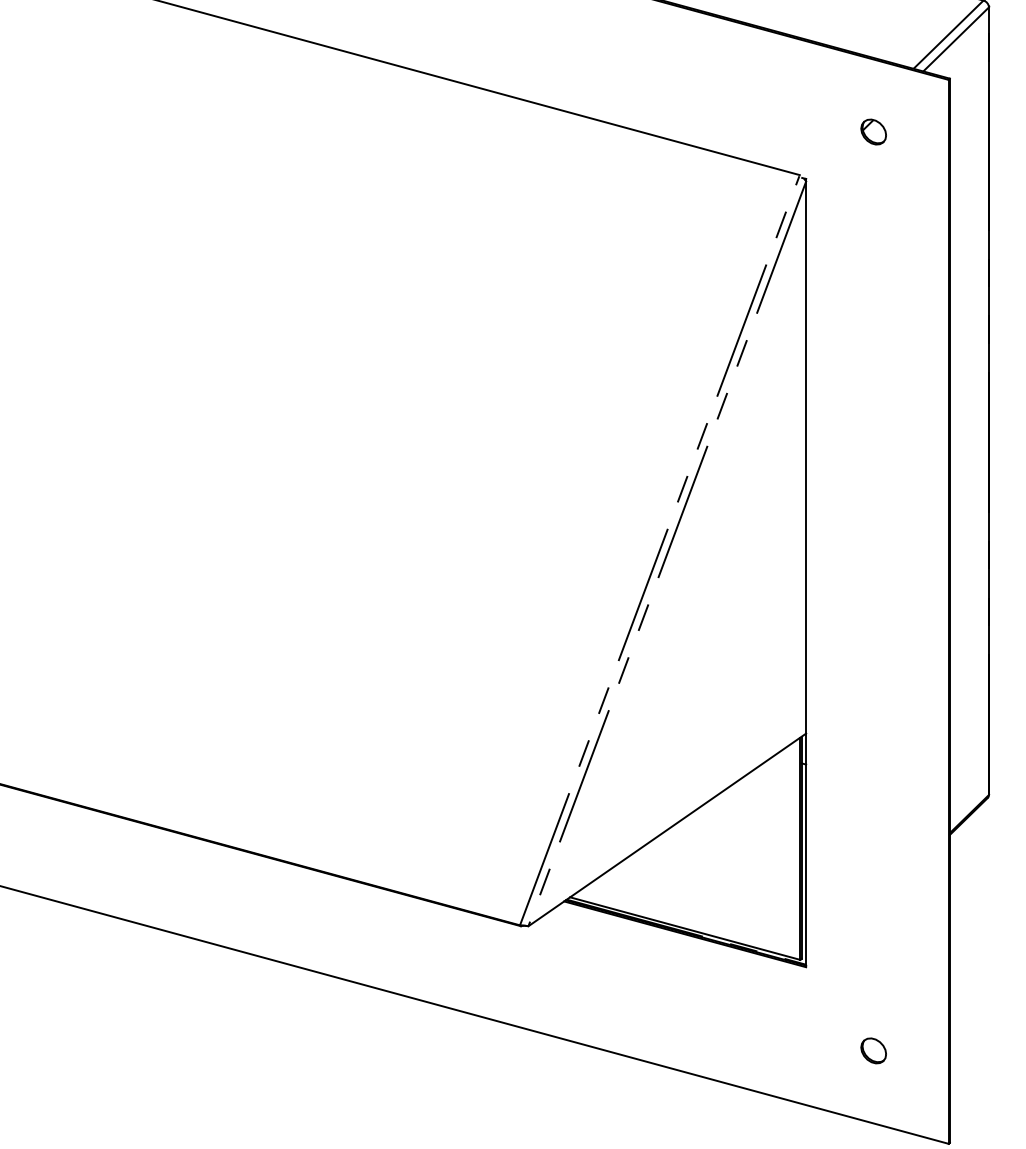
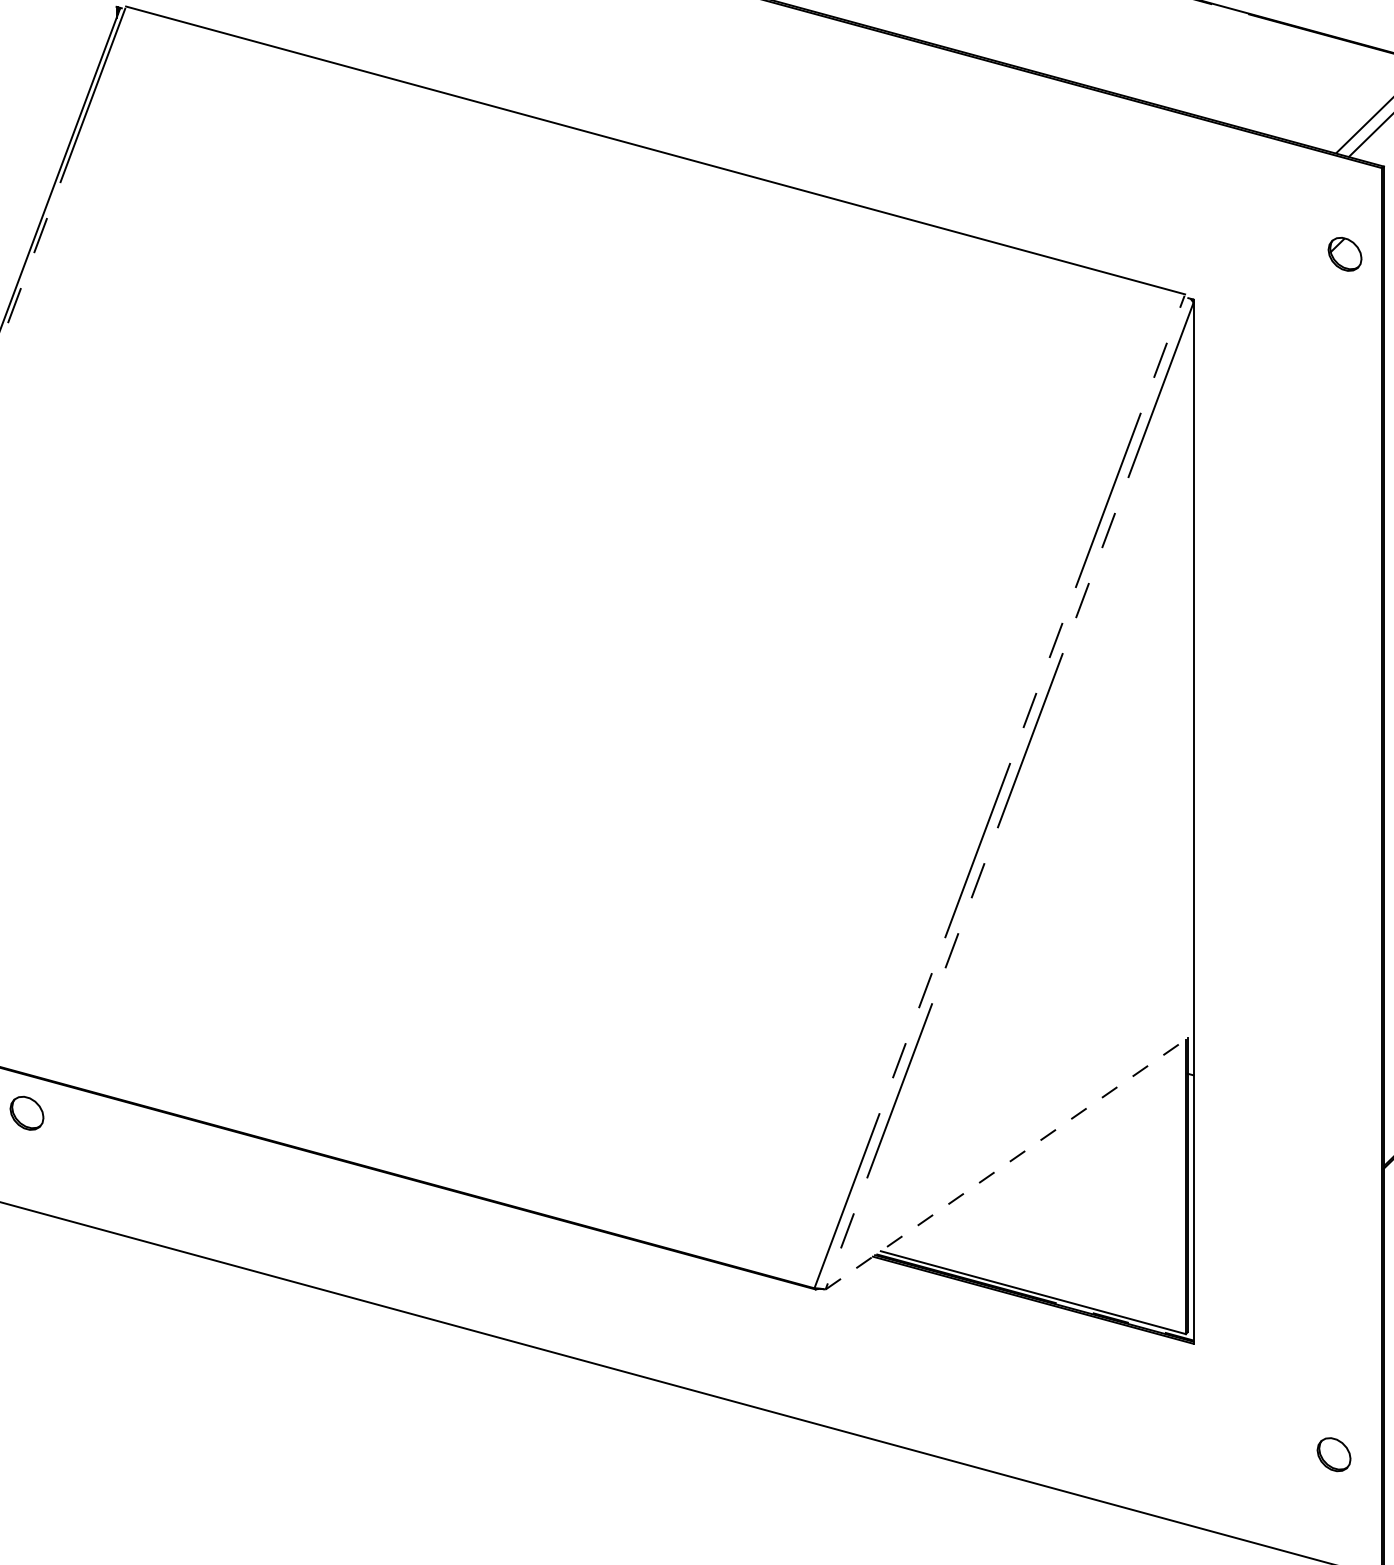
part: (873, 132) -> (1344, 254), moved
line: (667, 829) -> (1009, 1161), solid -> dashed
part: (873, 1050) -> (1333, 1454), moved

